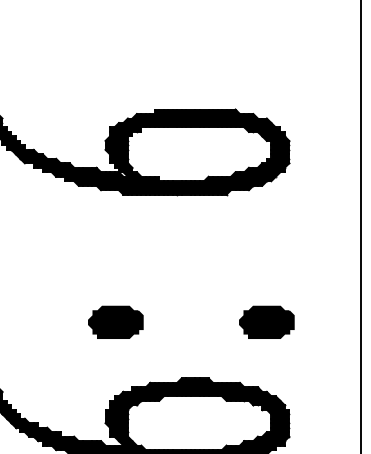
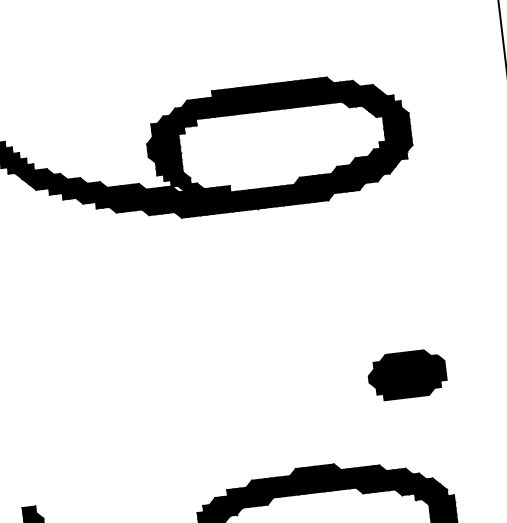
part: (115, 321) -> (191, 399), removed

